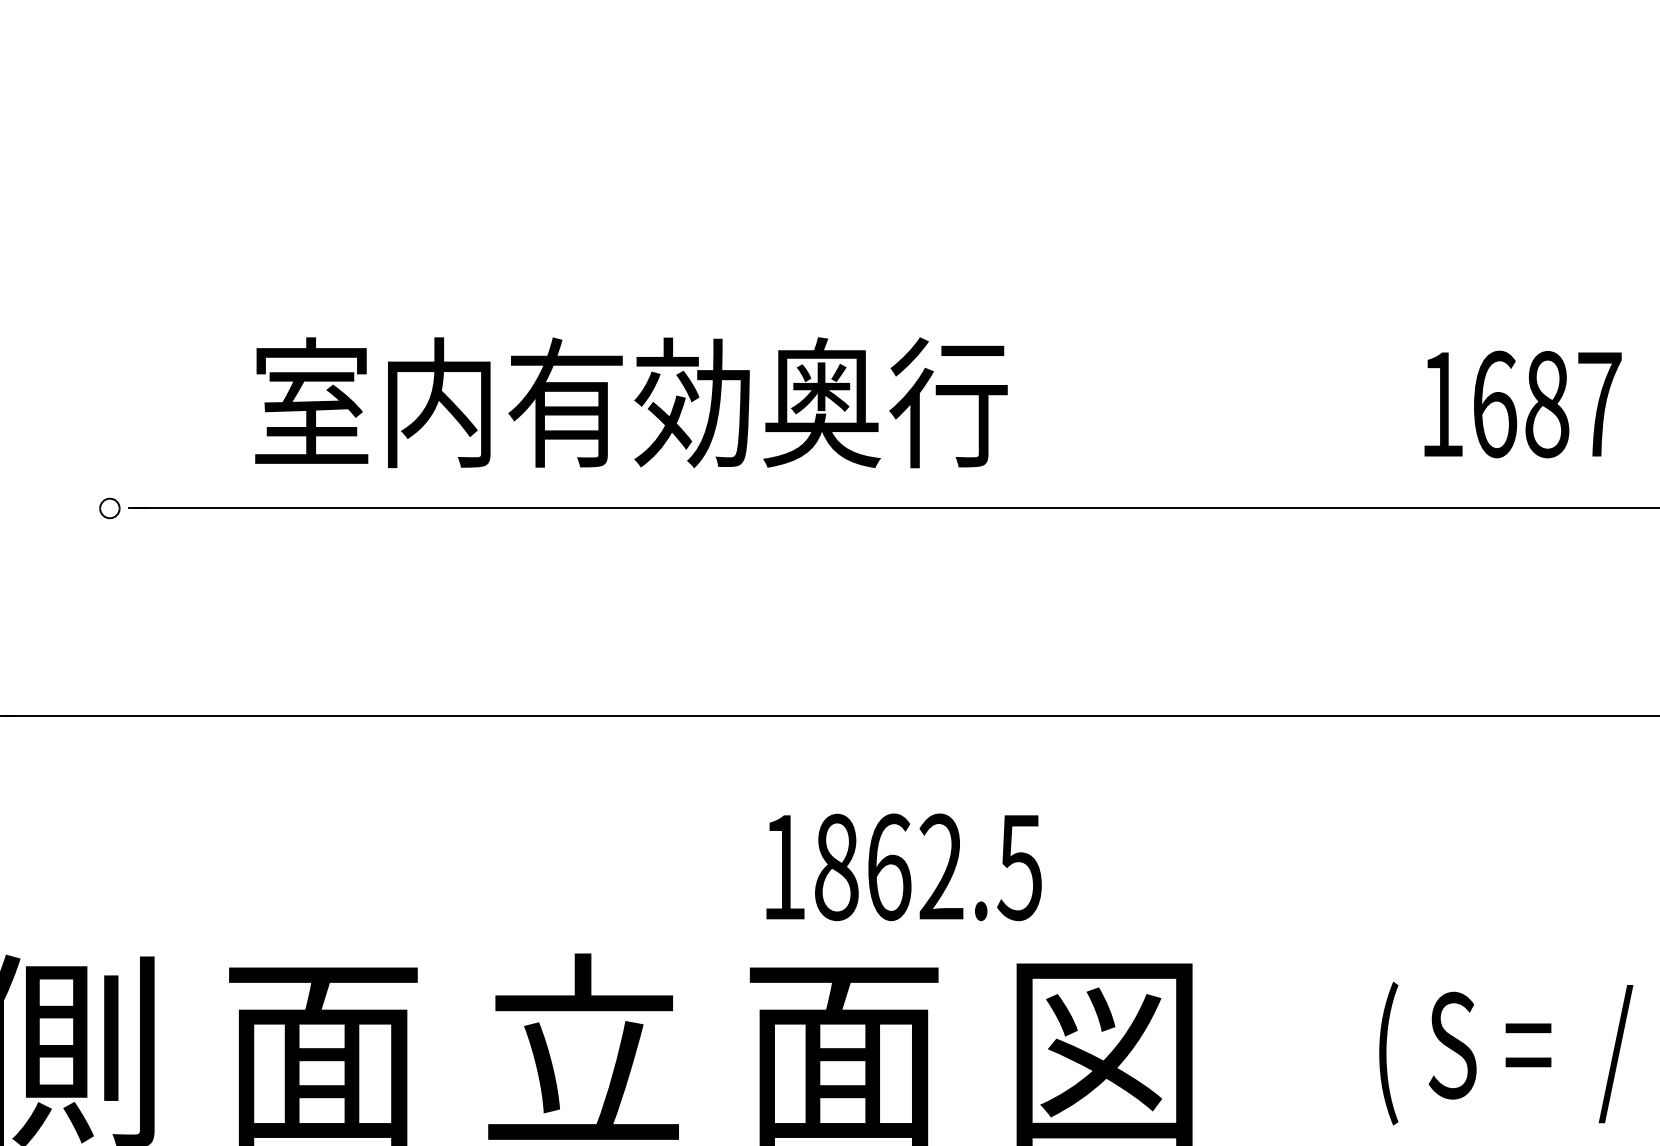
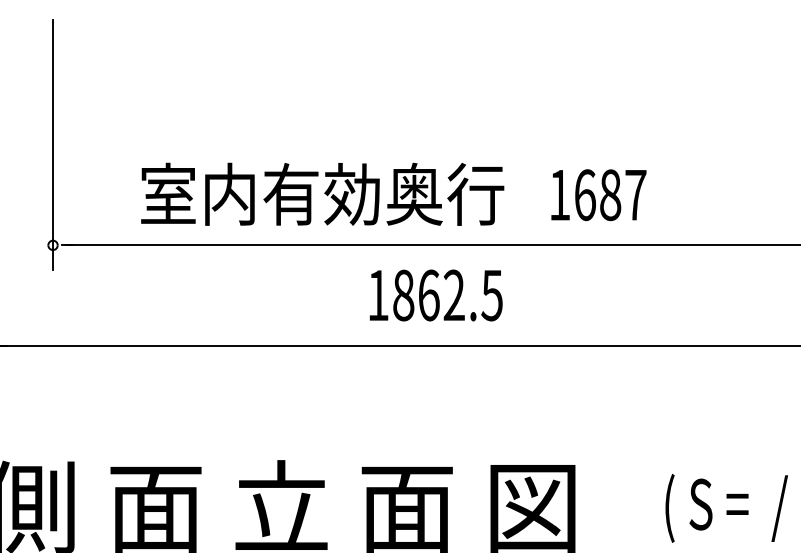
line: (110, 299) -> (53, 144), added
text: (631, 400) -> (322, 193), moved
text: (1522, 405) -> (598, 195), moved
text: (902, 867) -> (435, 295), moved

